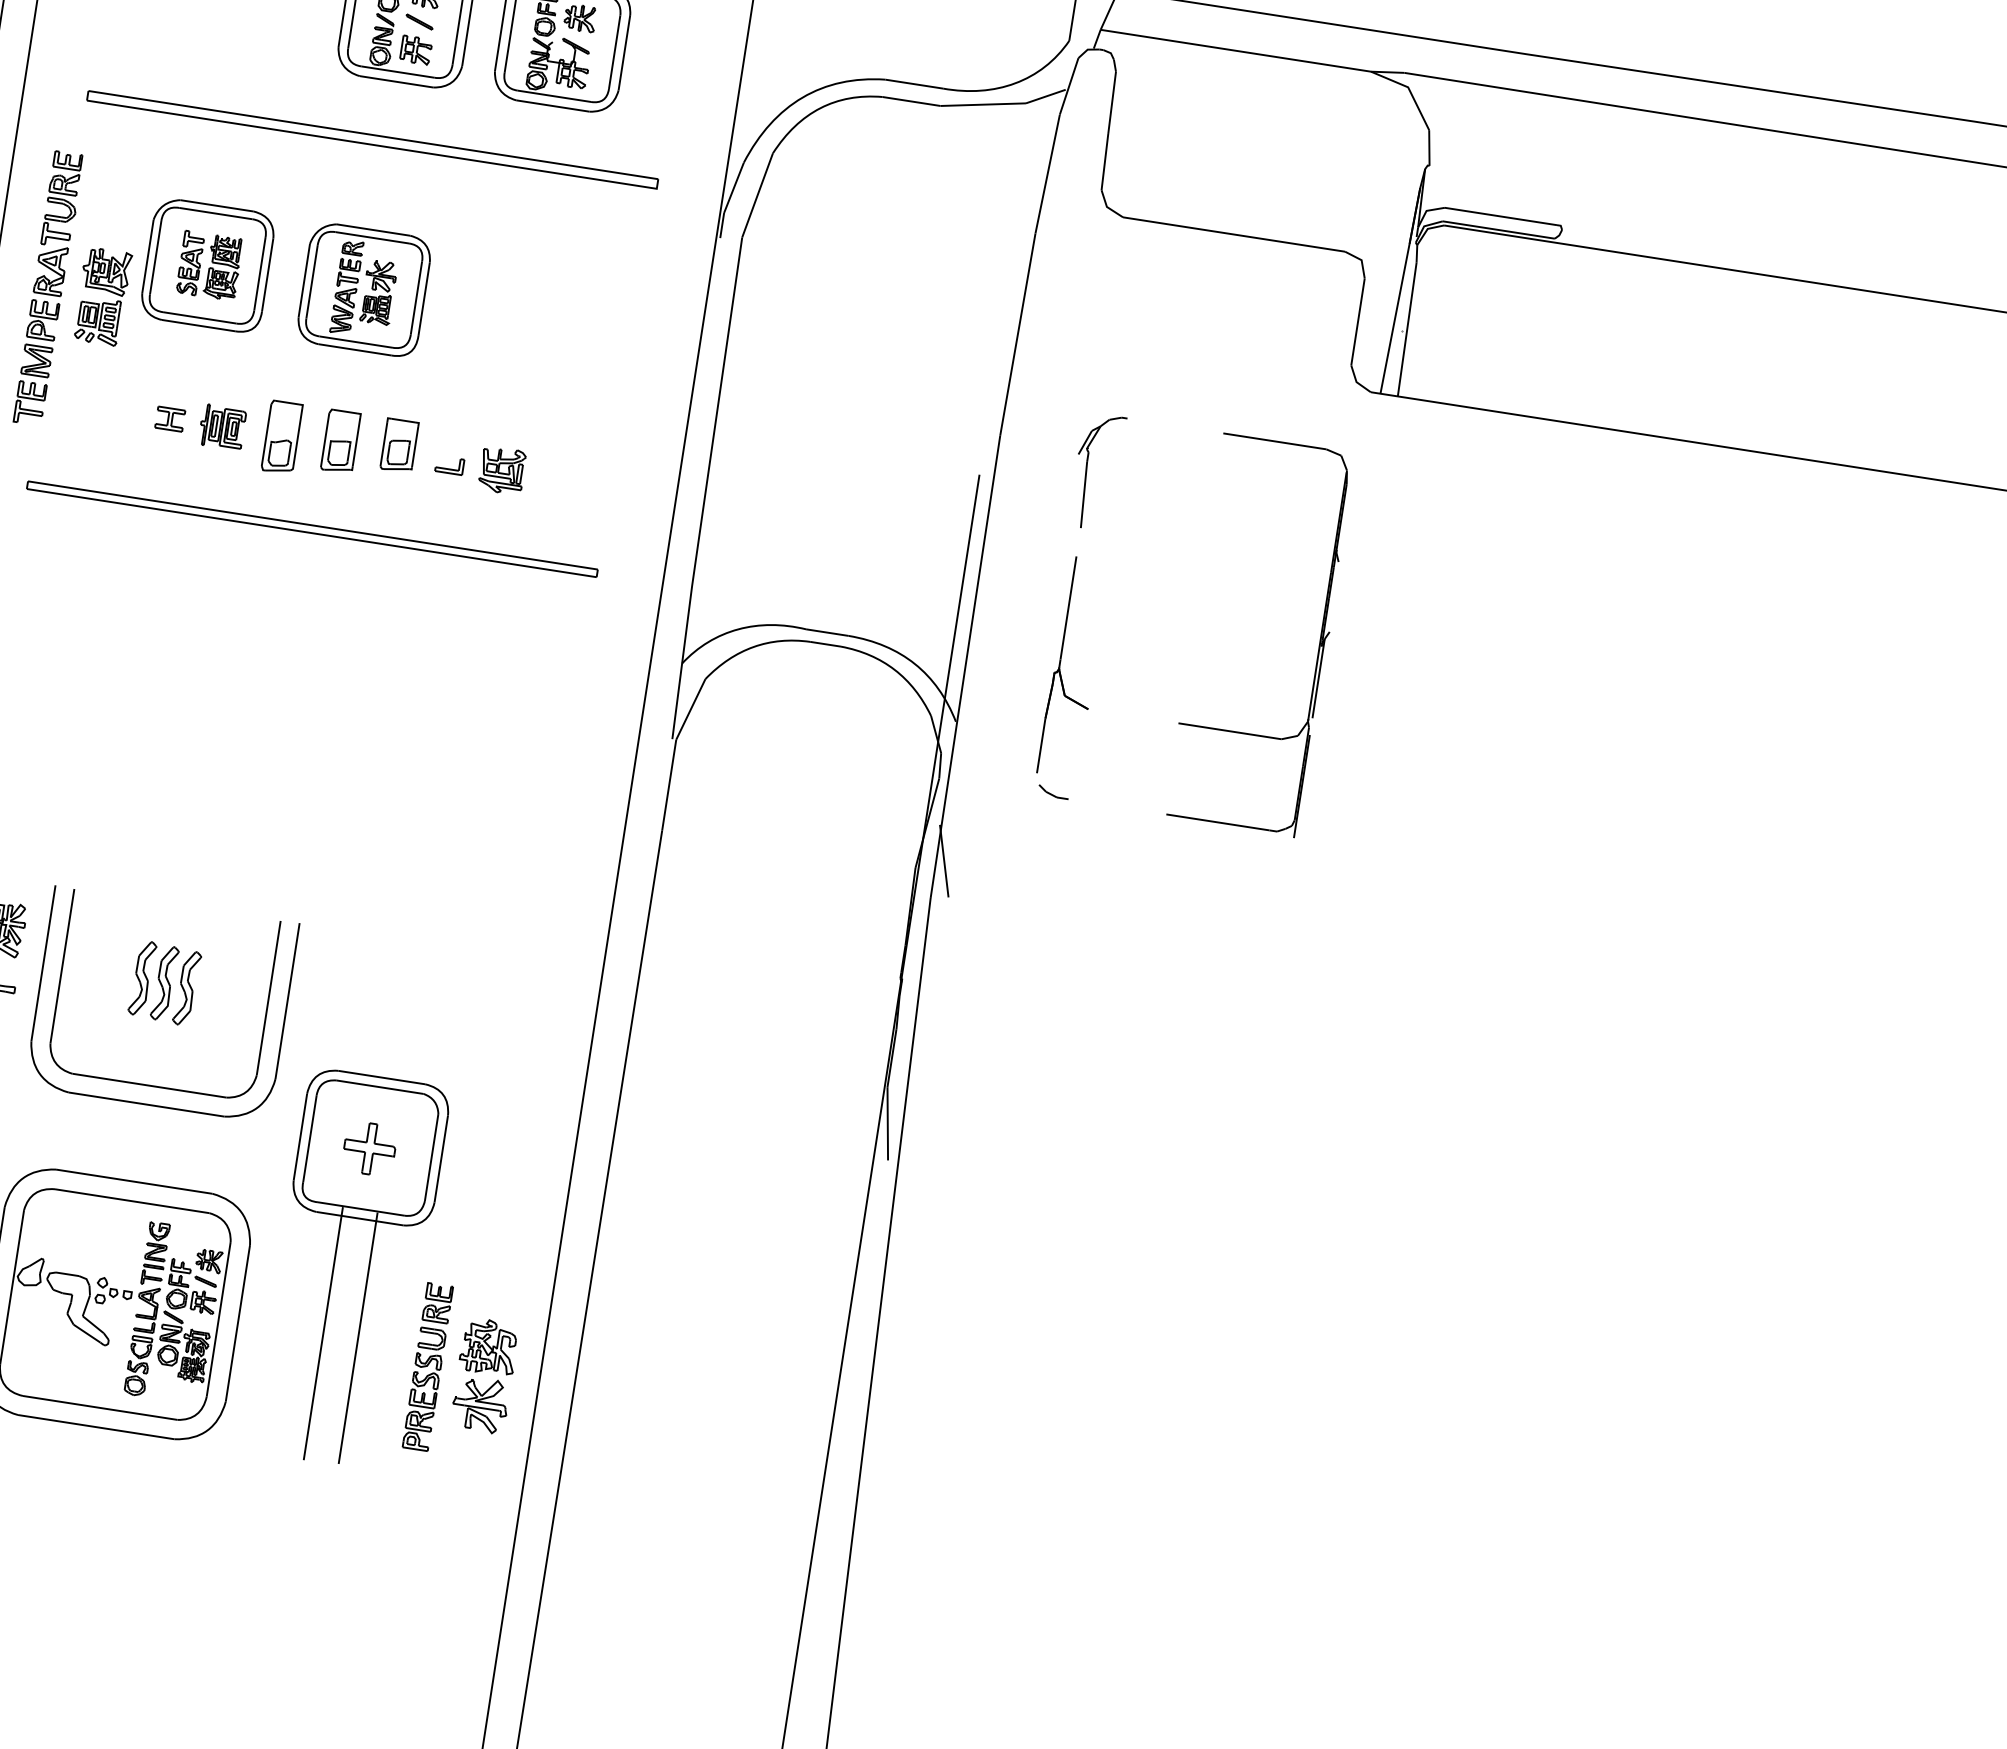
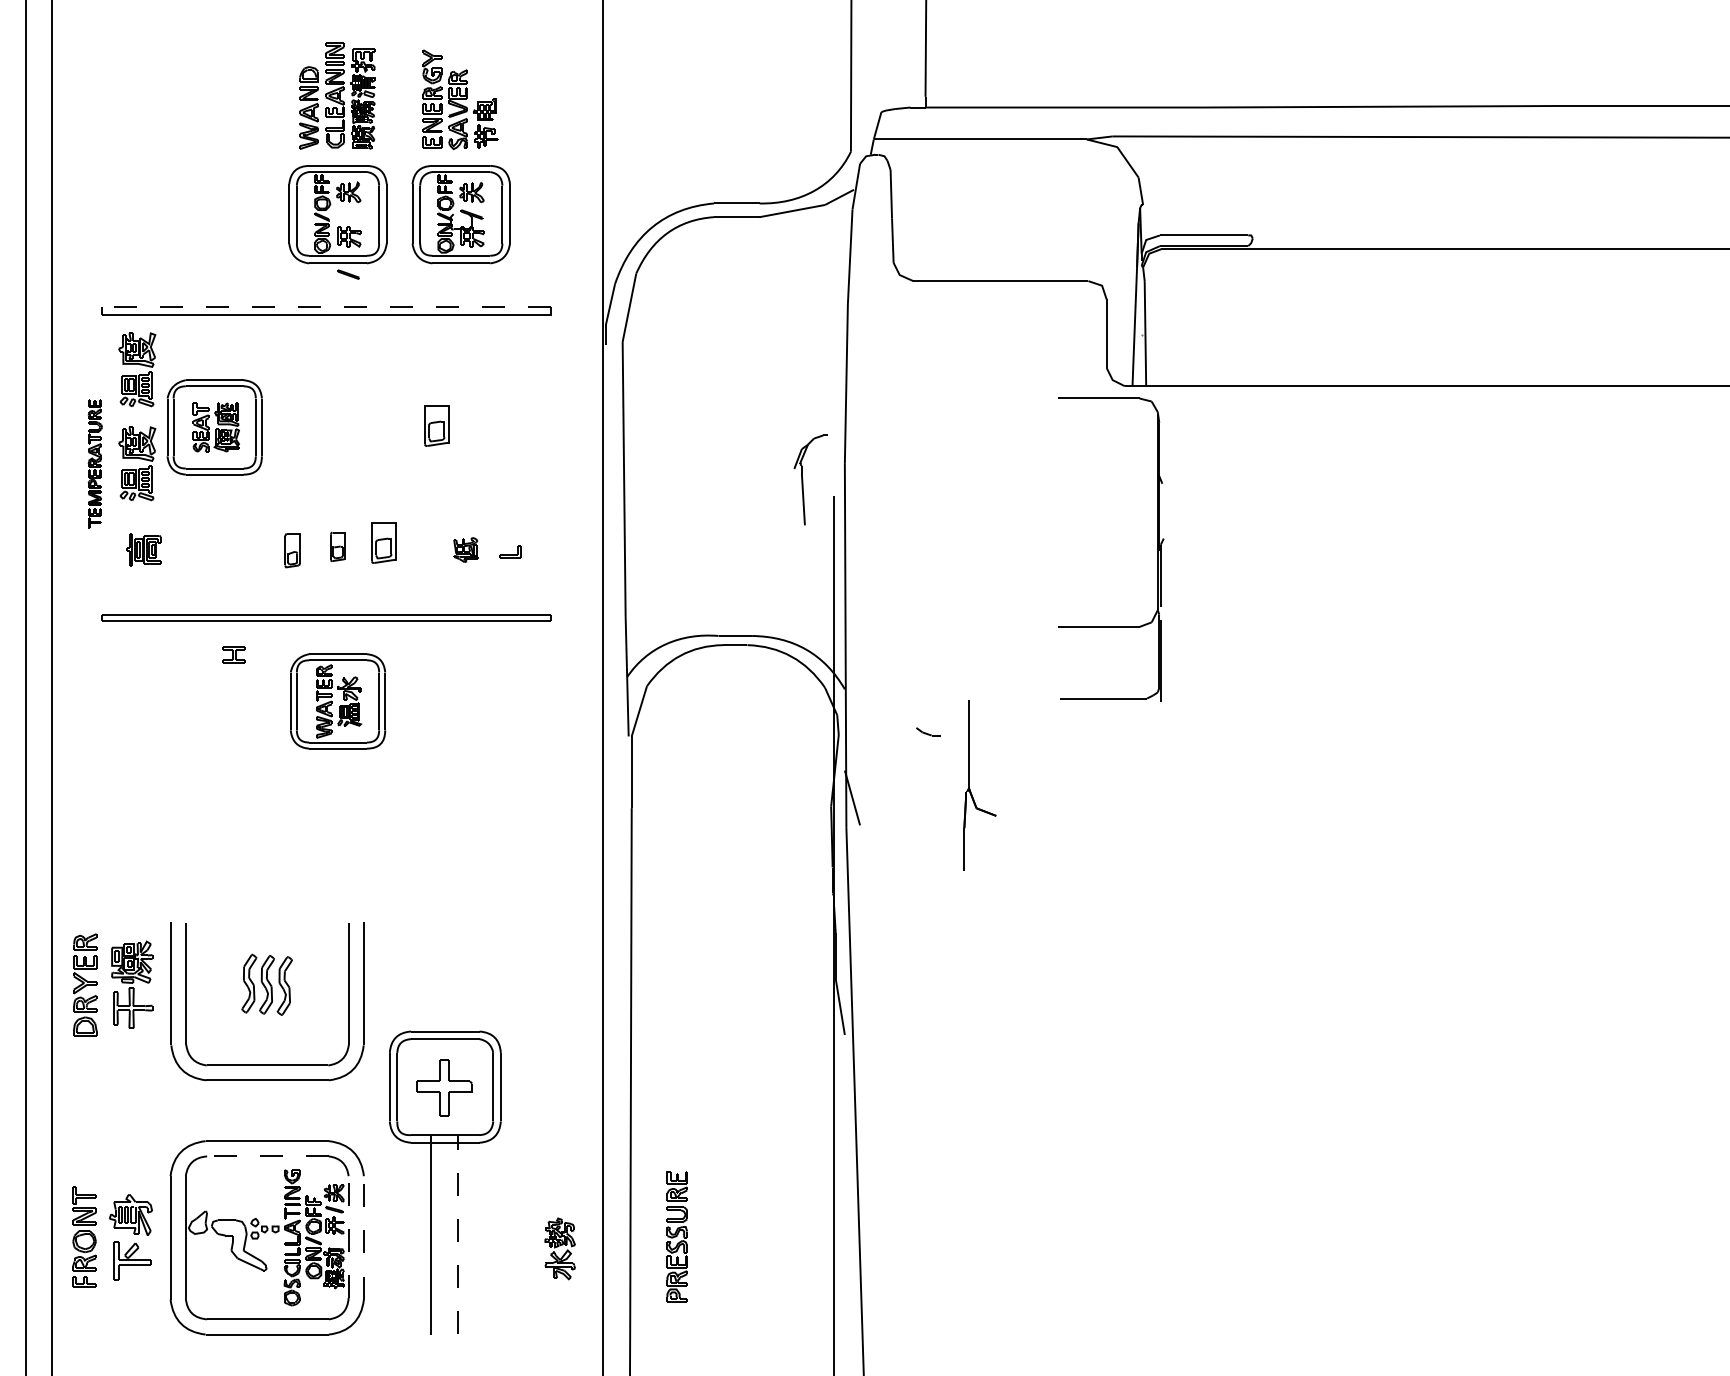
line: (419, 21) -> (348, 274), moved
line: (373, 135) -> (326, 307), solid -> dashed
part: (121, 177) -> (137, 369), added
part: (49, 288) -> (95, 463), size x0.6
part: (364, 290) -> (338, 701), moved
part: (489, 306) -> (436, 425), added
part: (169, 418) -> (233, 654), moved
part: (221, 426) -> (143, 549), moved
part: (282, 437) -> (292, 550), size x0.6
part: (340, 440) -> (337, 546), size x0.6
part: (449, 464) -> (510, 551), moved
part: (502, 469) -> (465, 549), size x0.7
part: (1088, 469) -> (803, 479), moved
part: (1319, 644) -> (1157, 549), moved
part: (1060, 670) -> (970, 789), moved
part: (369, 1148) -> (444, 1087), size x1.4
line: (132, 1201) -> (268, 1156), solid -> dashed
line: (218, 1319) -> (348, 1237), solid -> dashed
line: (237, 1322) -> (363, 1237), solid -> dashed
line: (358, 1337) -> (458, 1234), solid -> dashed
part: (426, 1366) -> (676, 1236), moved
part: (485, 1375) -> (560, 1248), size x0.7

